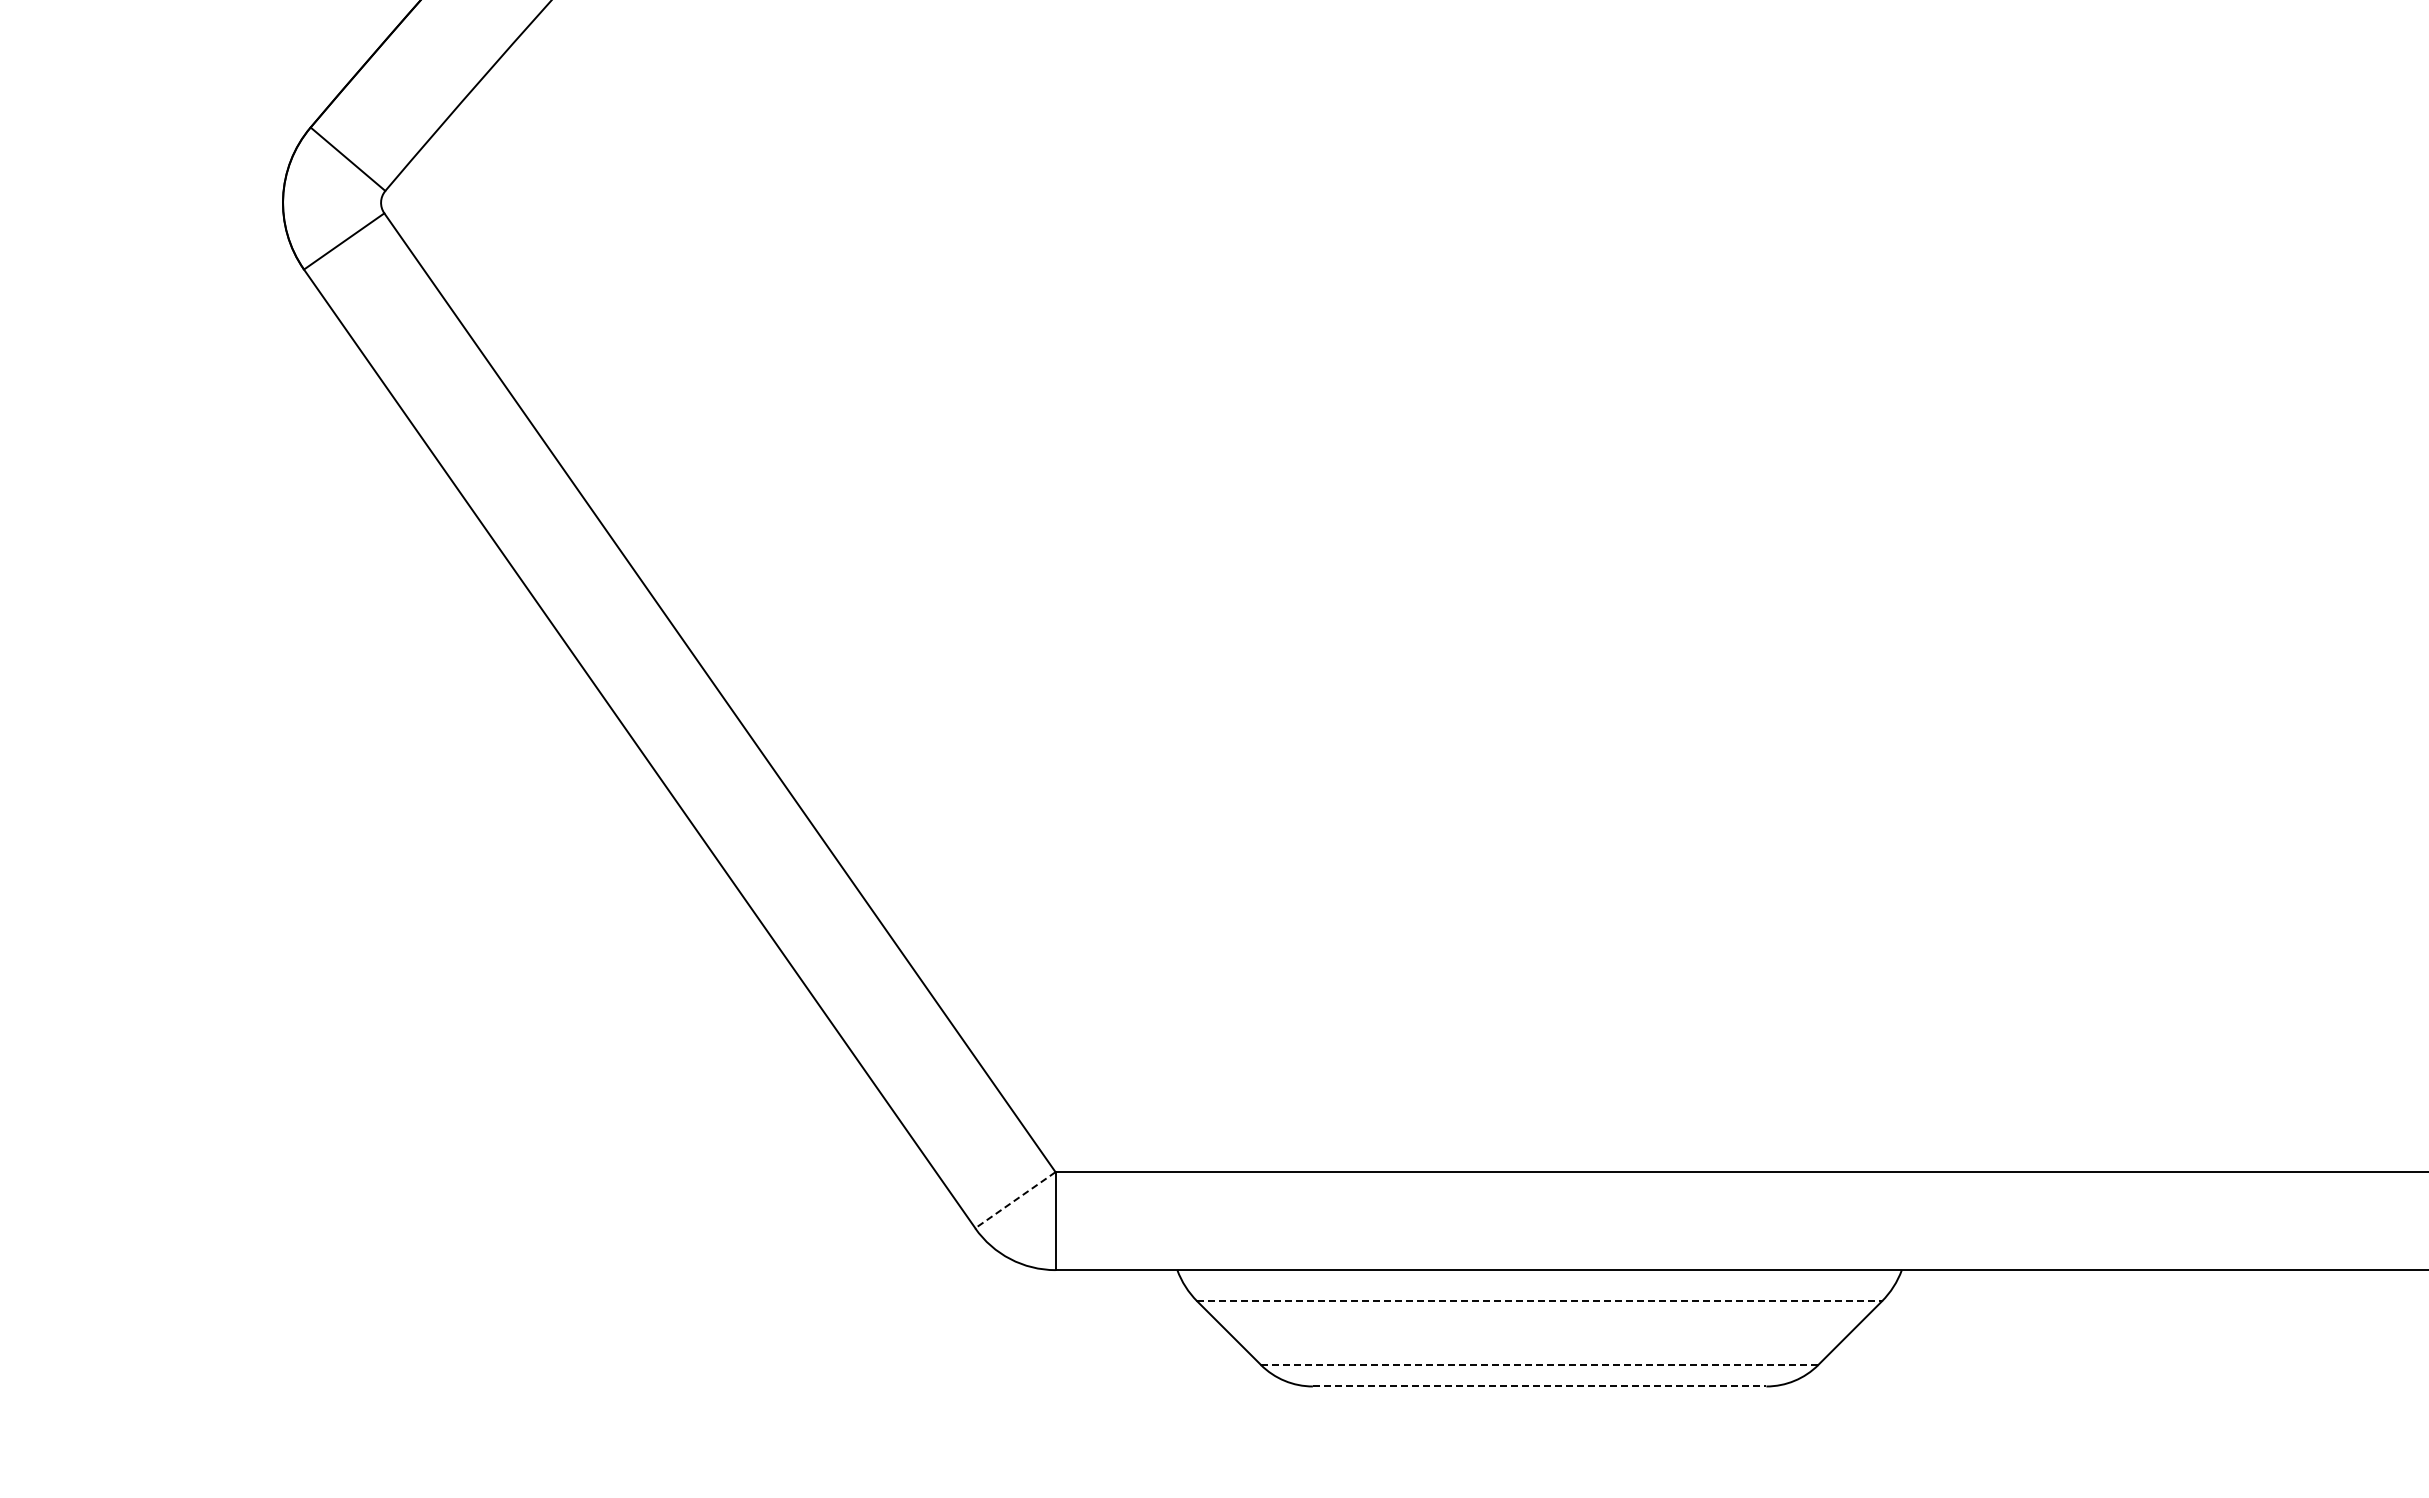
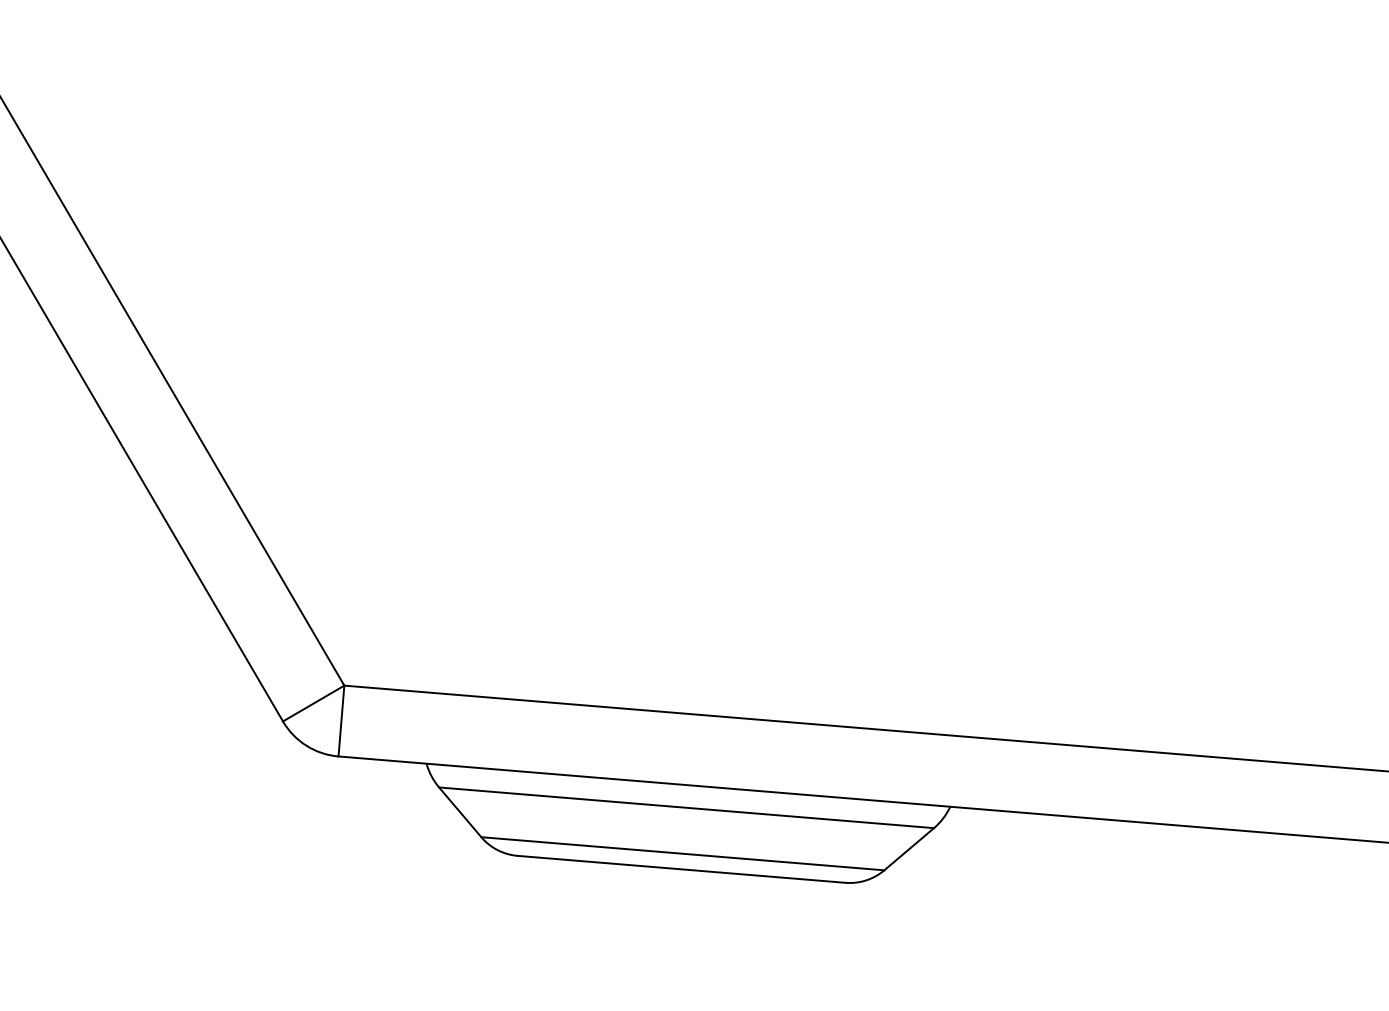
line: (1015, 1200) -> (313, 703), dashed -> solid
line: (1540, 1301) -> (687, 807), dashed -> solid
line: (1539, 1364) -> (682, 853), dashed -> solid
line: (1539, 1386) -> (681, 869), dashed -> solid

